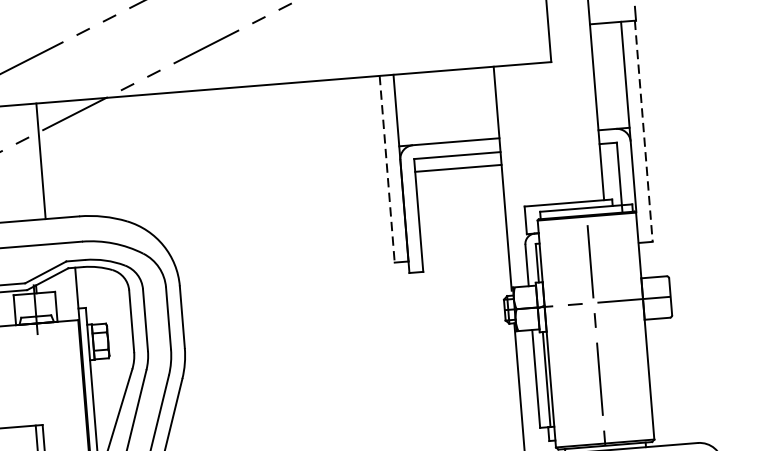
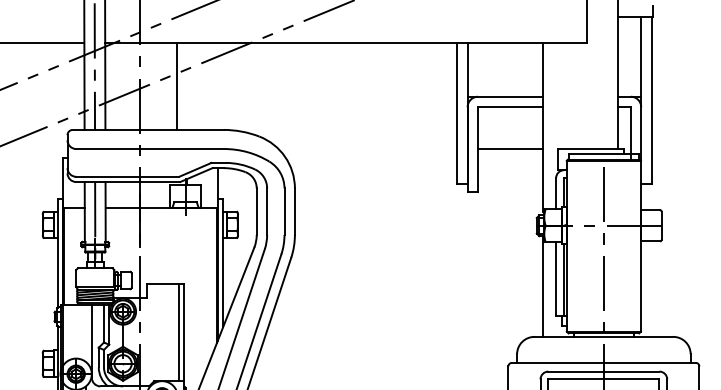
line: (643, 131) -> (651, 100), dashed -> solid
line: (40, 160) -> (177, 85), moved
line: (458, 167) -> (510, 148), moved
line: (387, 169) -> (457, 113), dashed -> solid

